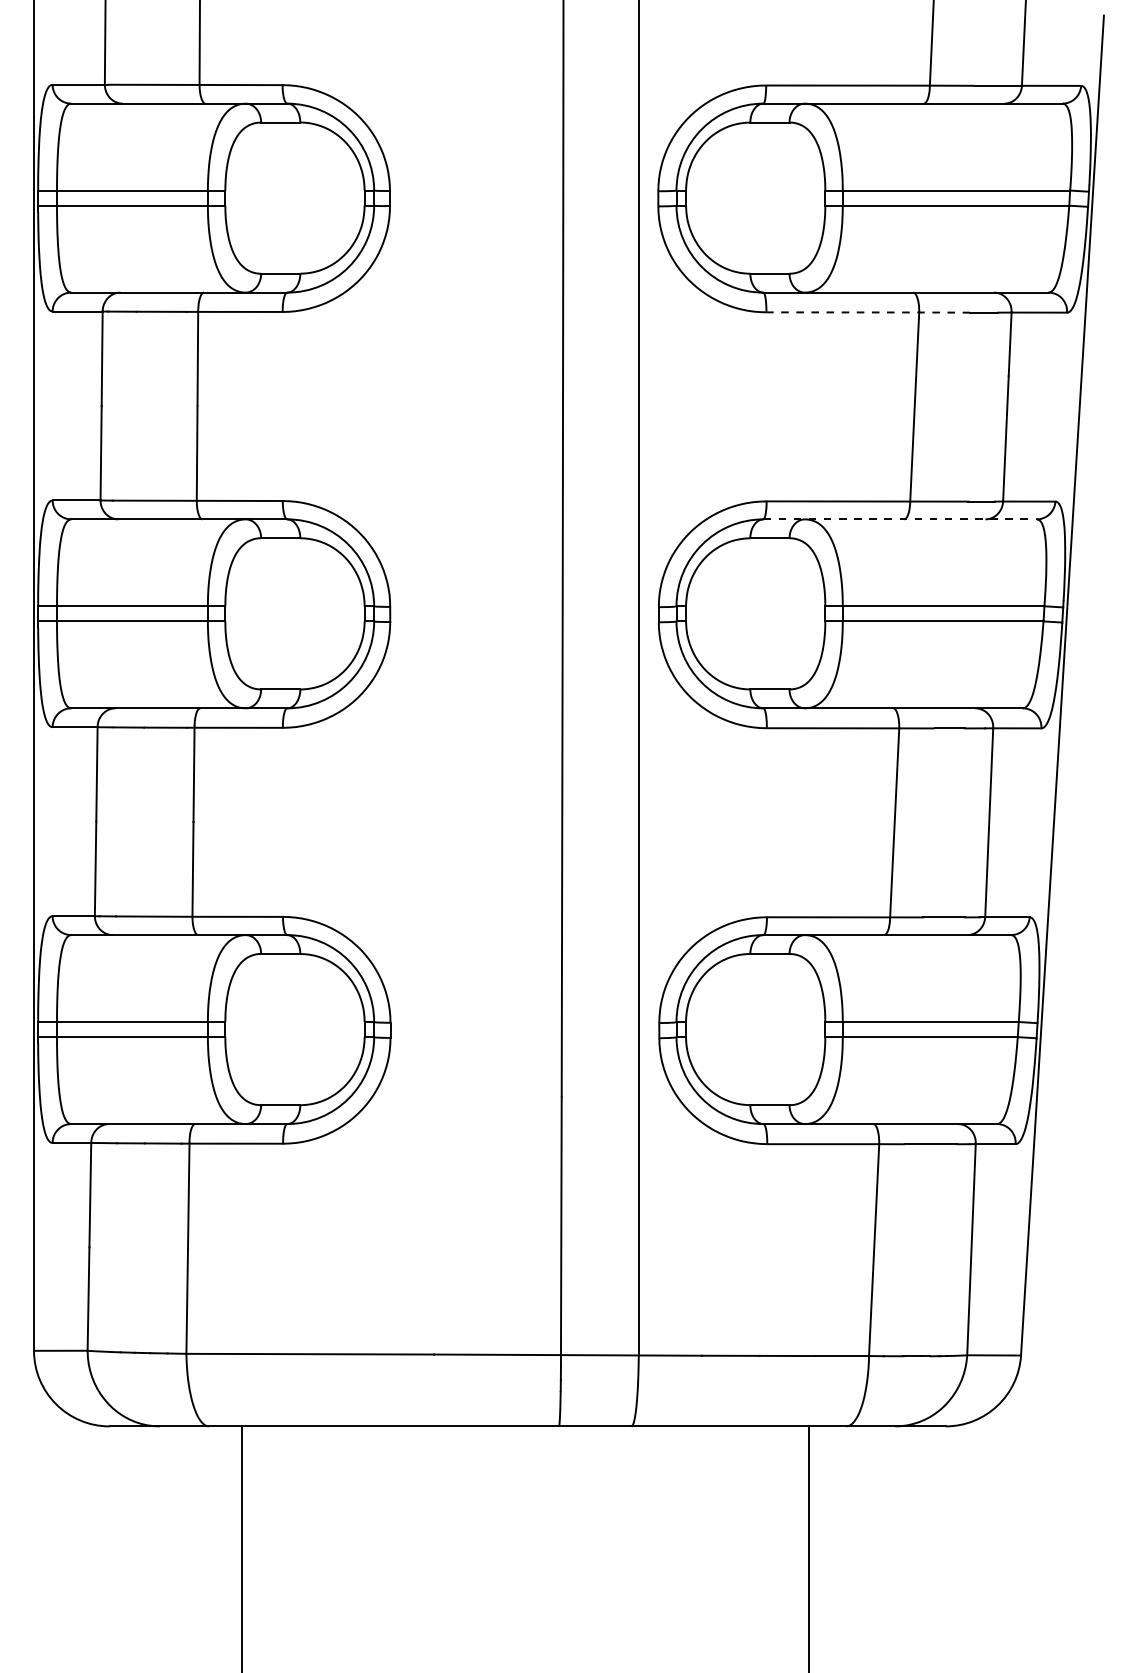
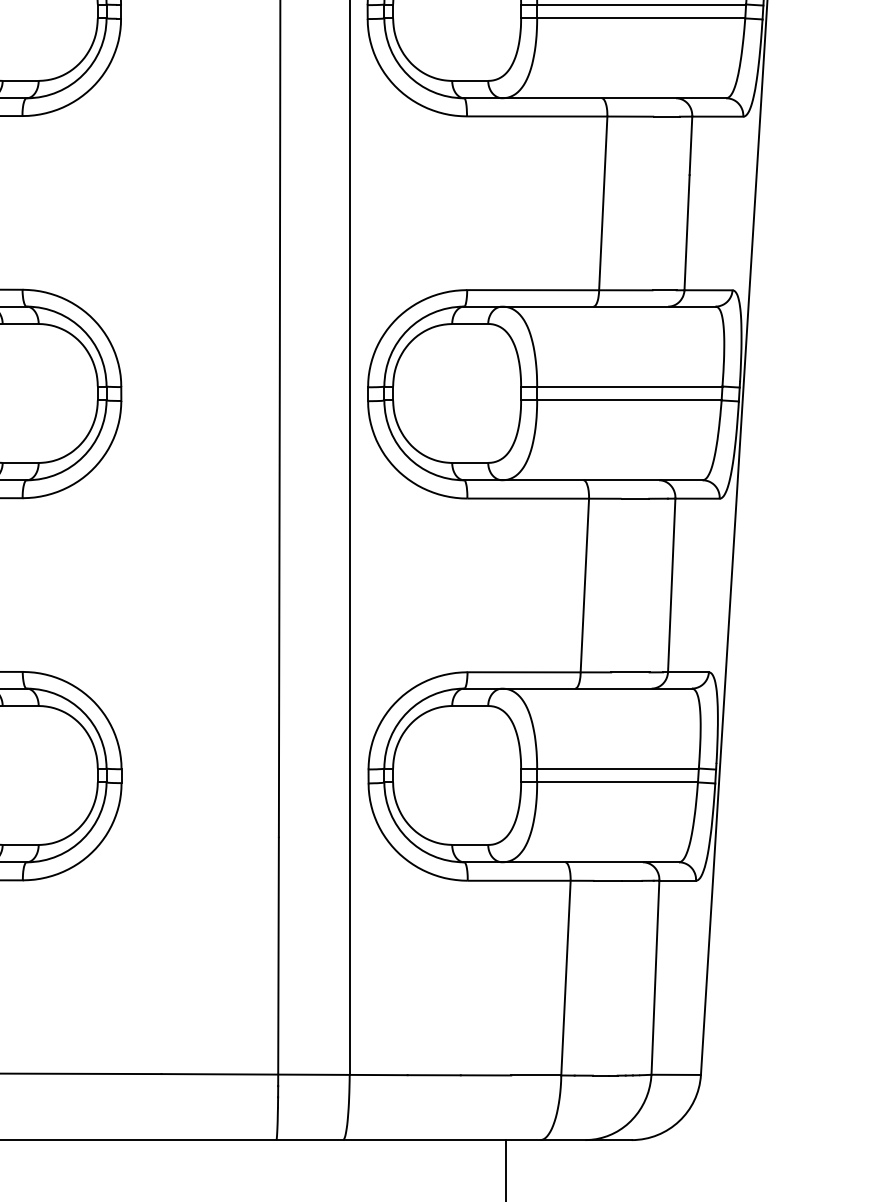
line: (868, 312) -> (560, 116), dashed -> solid
line: (900, 519) -> (590, 306), dashed -> solid

